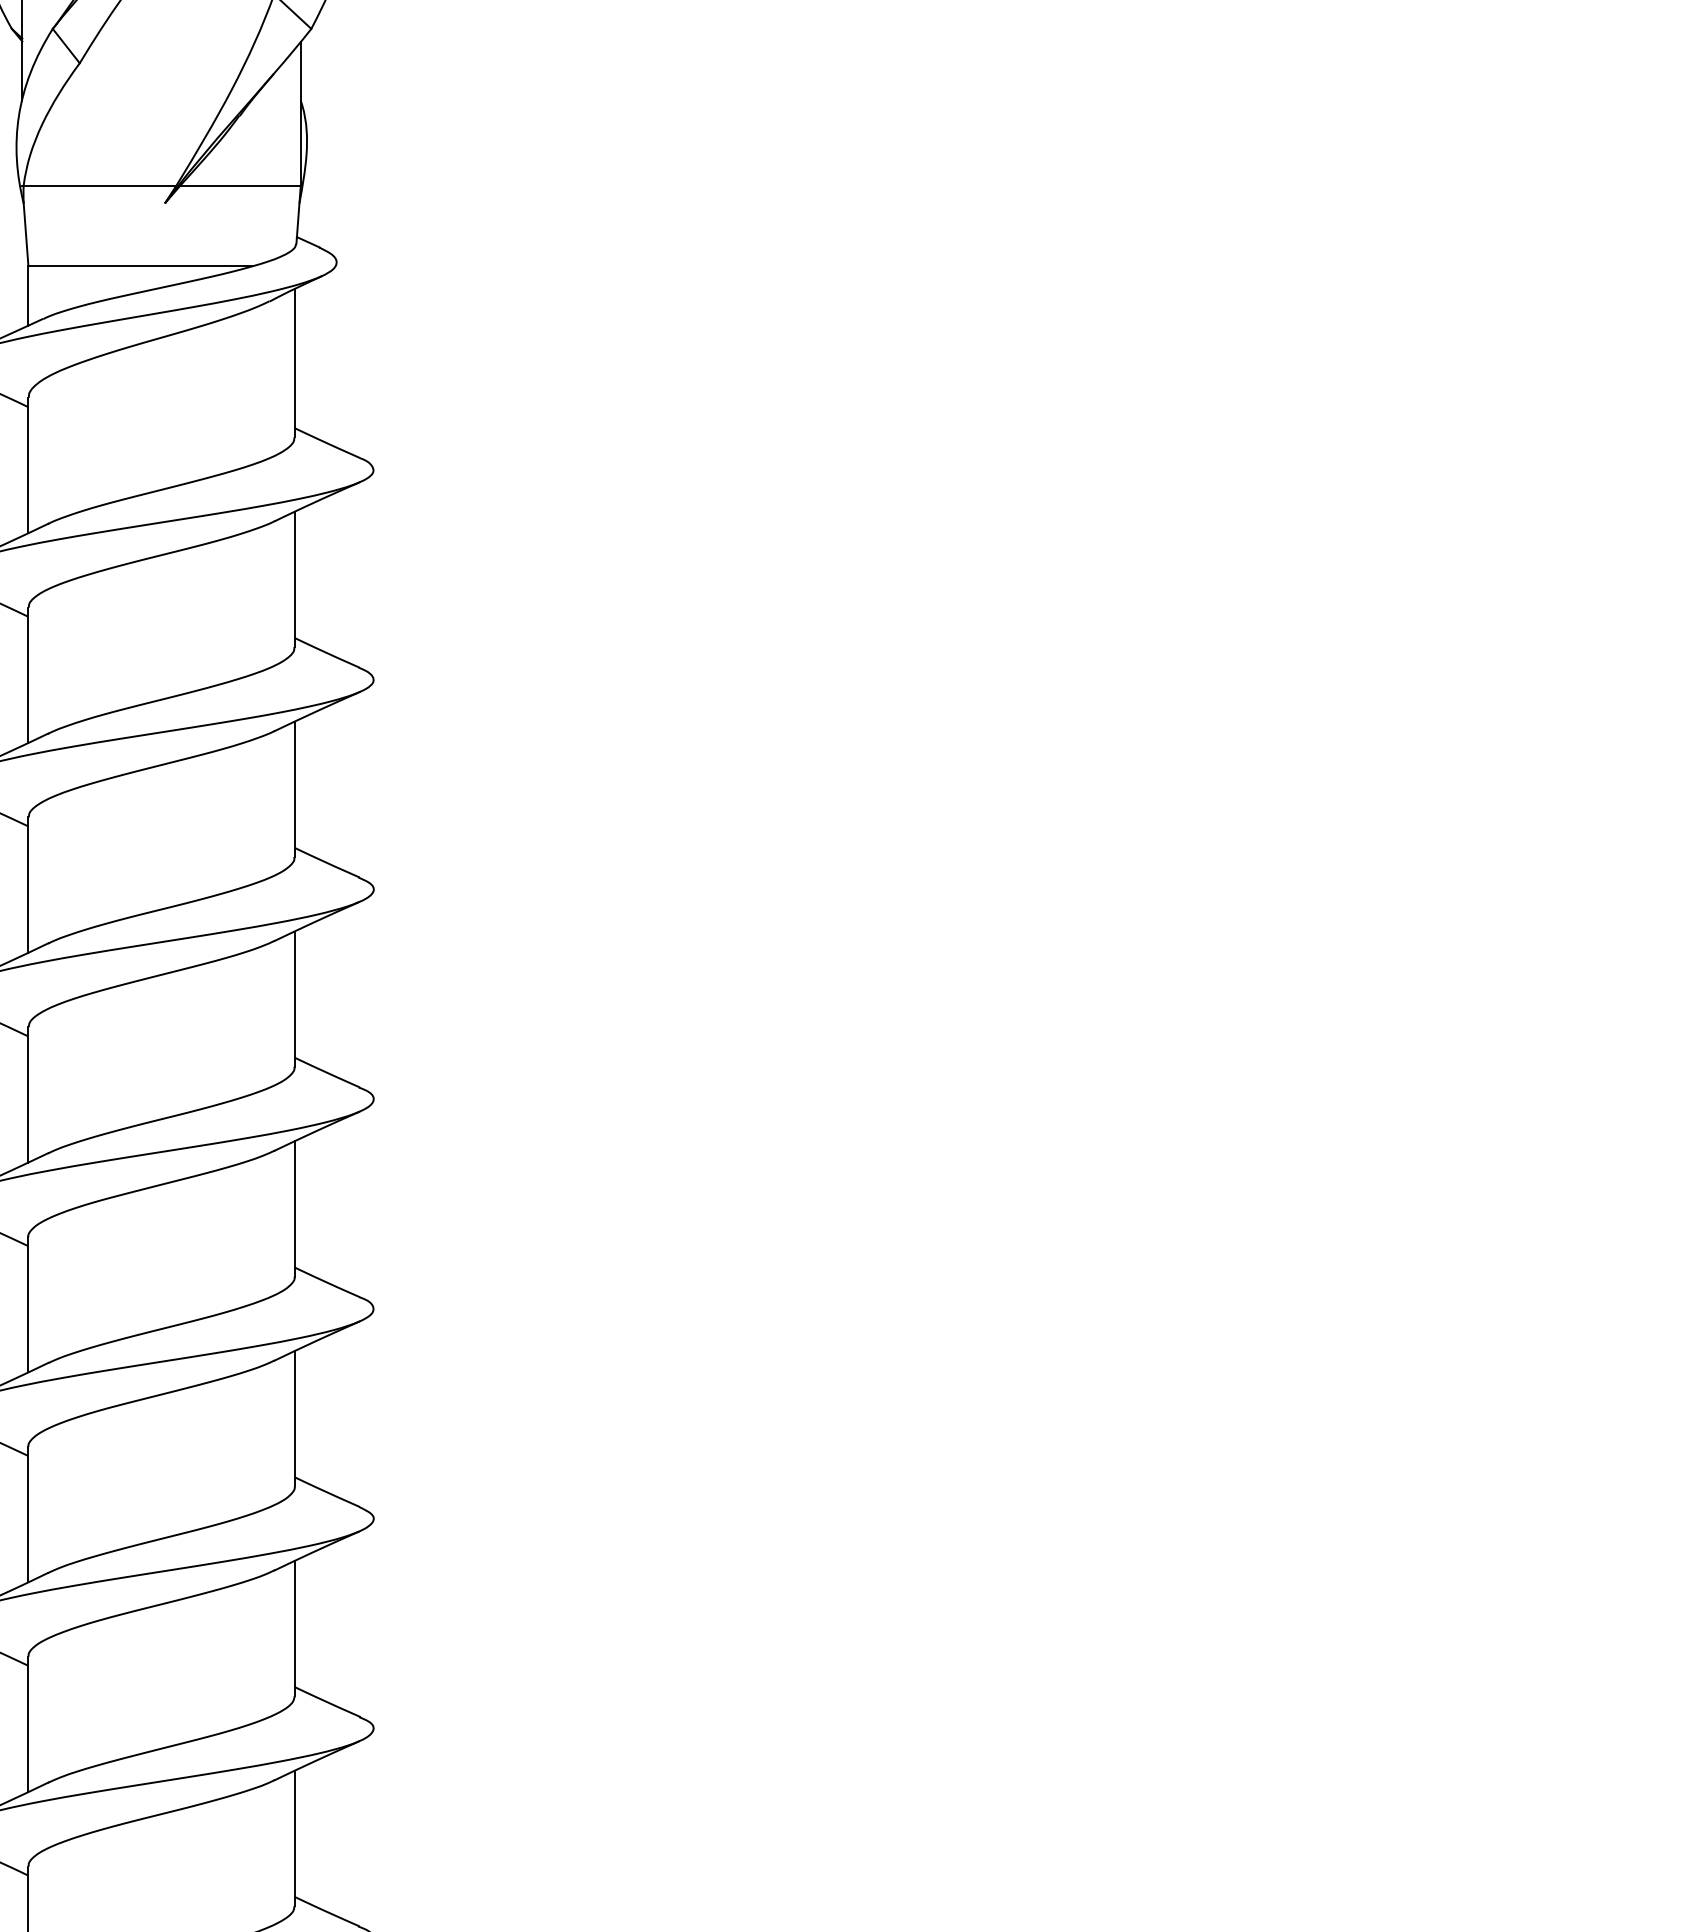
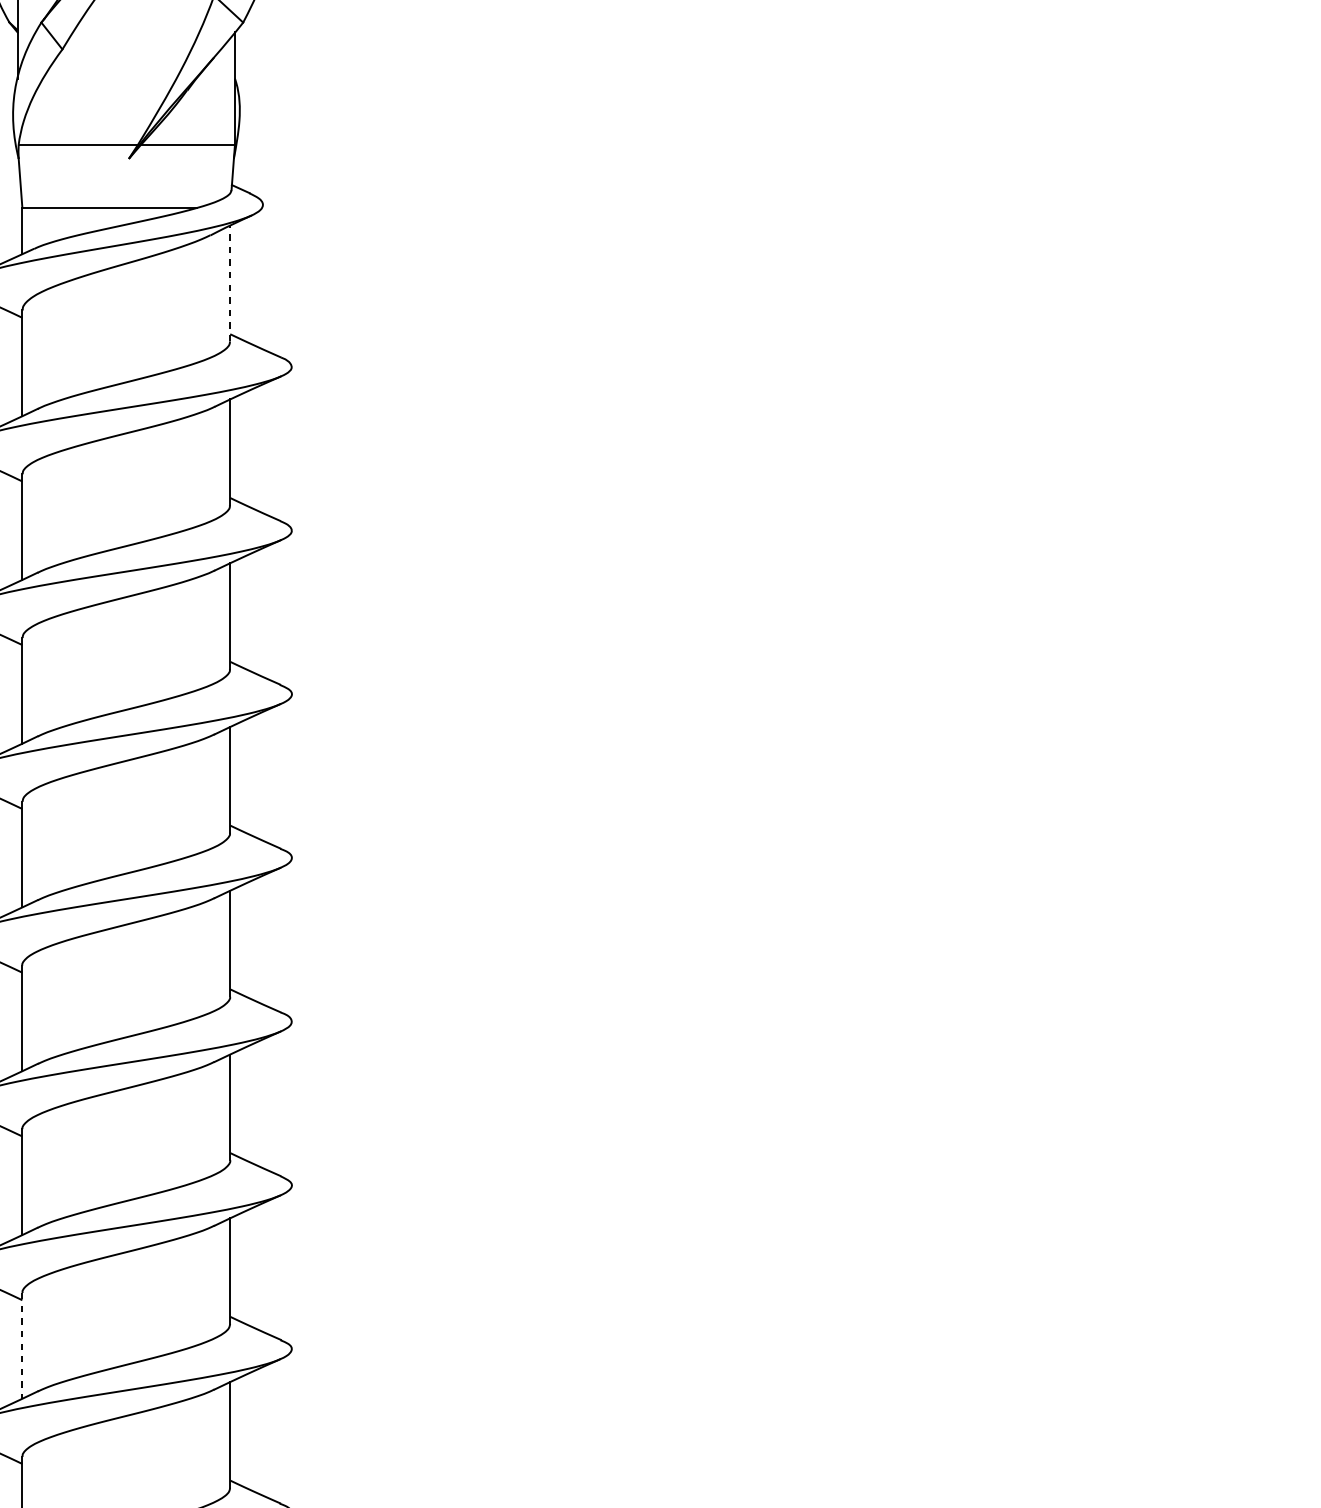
line: (294, 362) -> (230, 282), solid -> dashed
line: (28, 1724) -> (22, 1346), solid -> dashed

